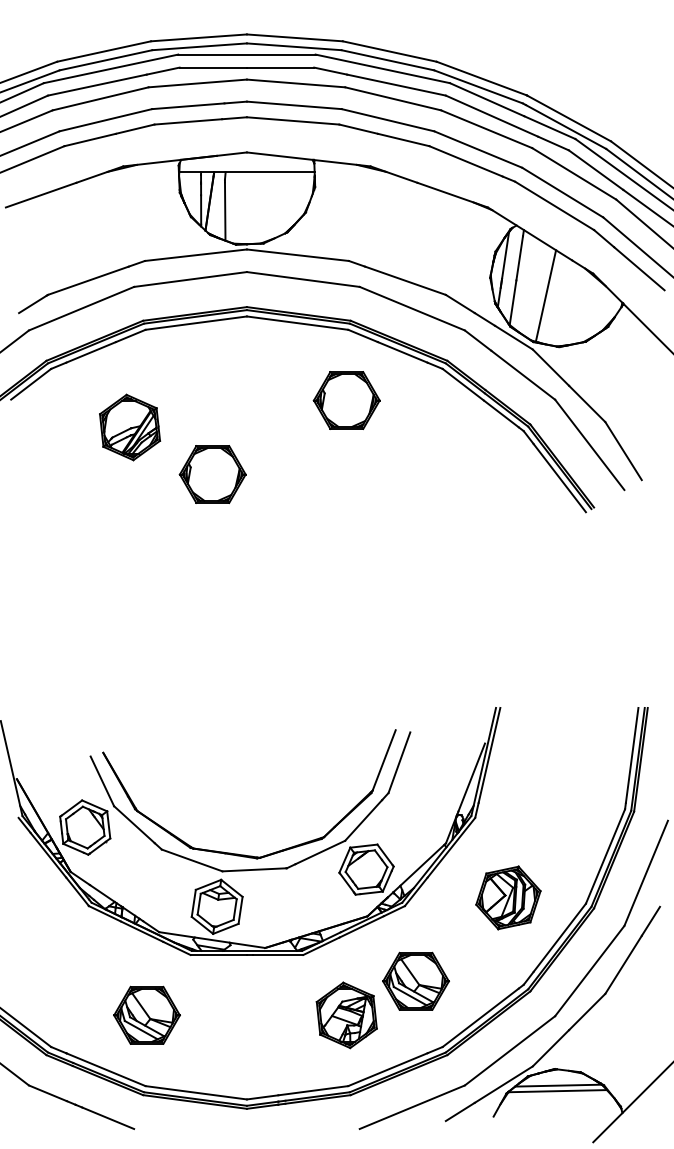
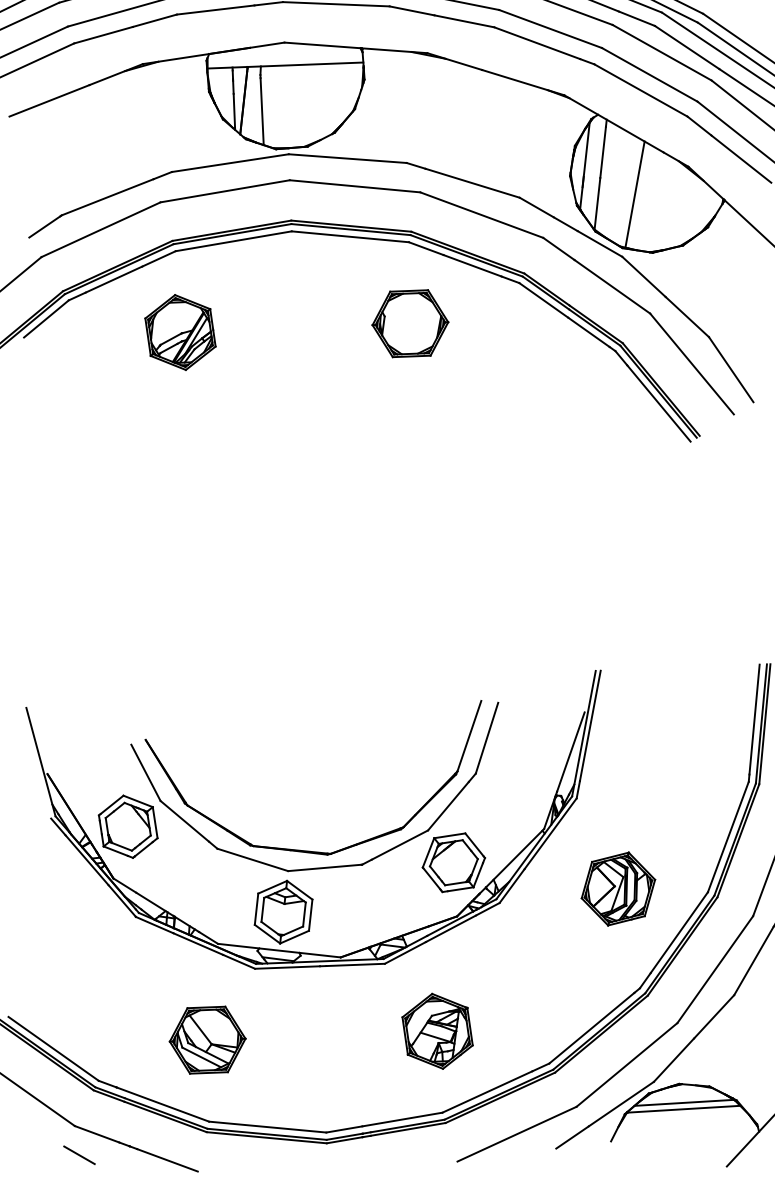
part: (130, 427) -> (181, 332), moved
part: (212, 474) -> (259, 414), removed
part: (415, 980) -> (515, 988), removed
line: (31, 1110) -> (78, 1154), added

